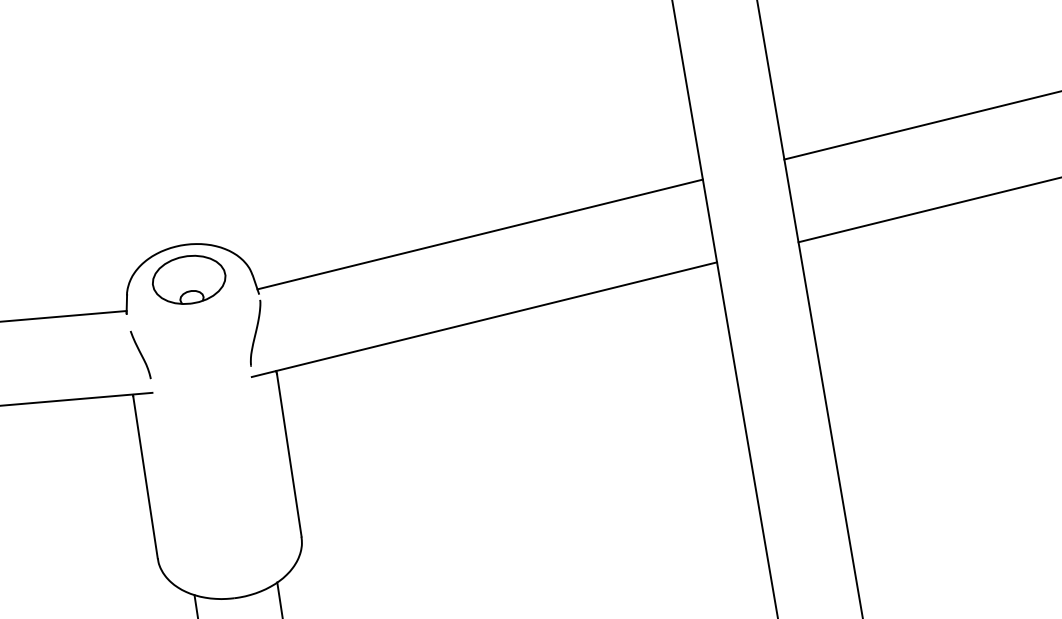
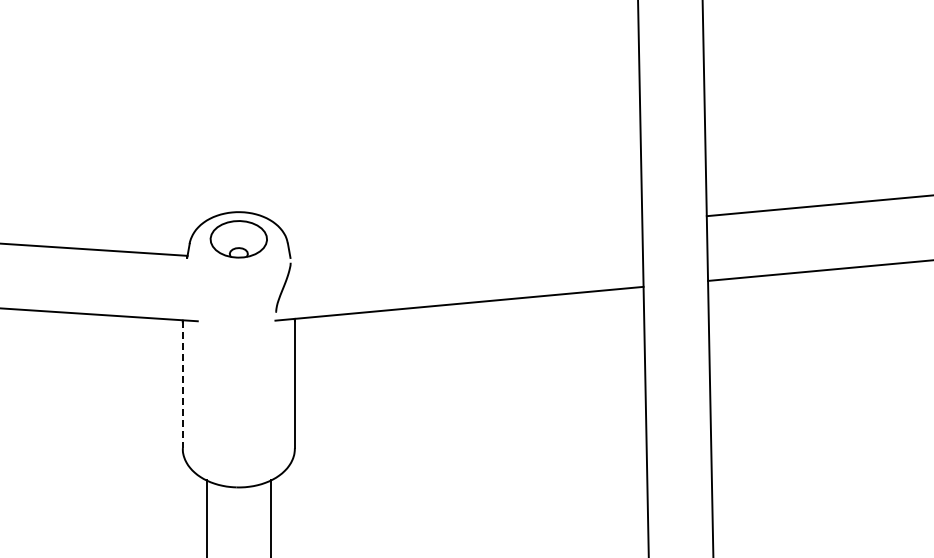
line: (479, 234) -> (465, 238), removed
part: (139, 354) -> (192, 290), removed
line: (145, 478) -> (182, 385), solid -> dashed

